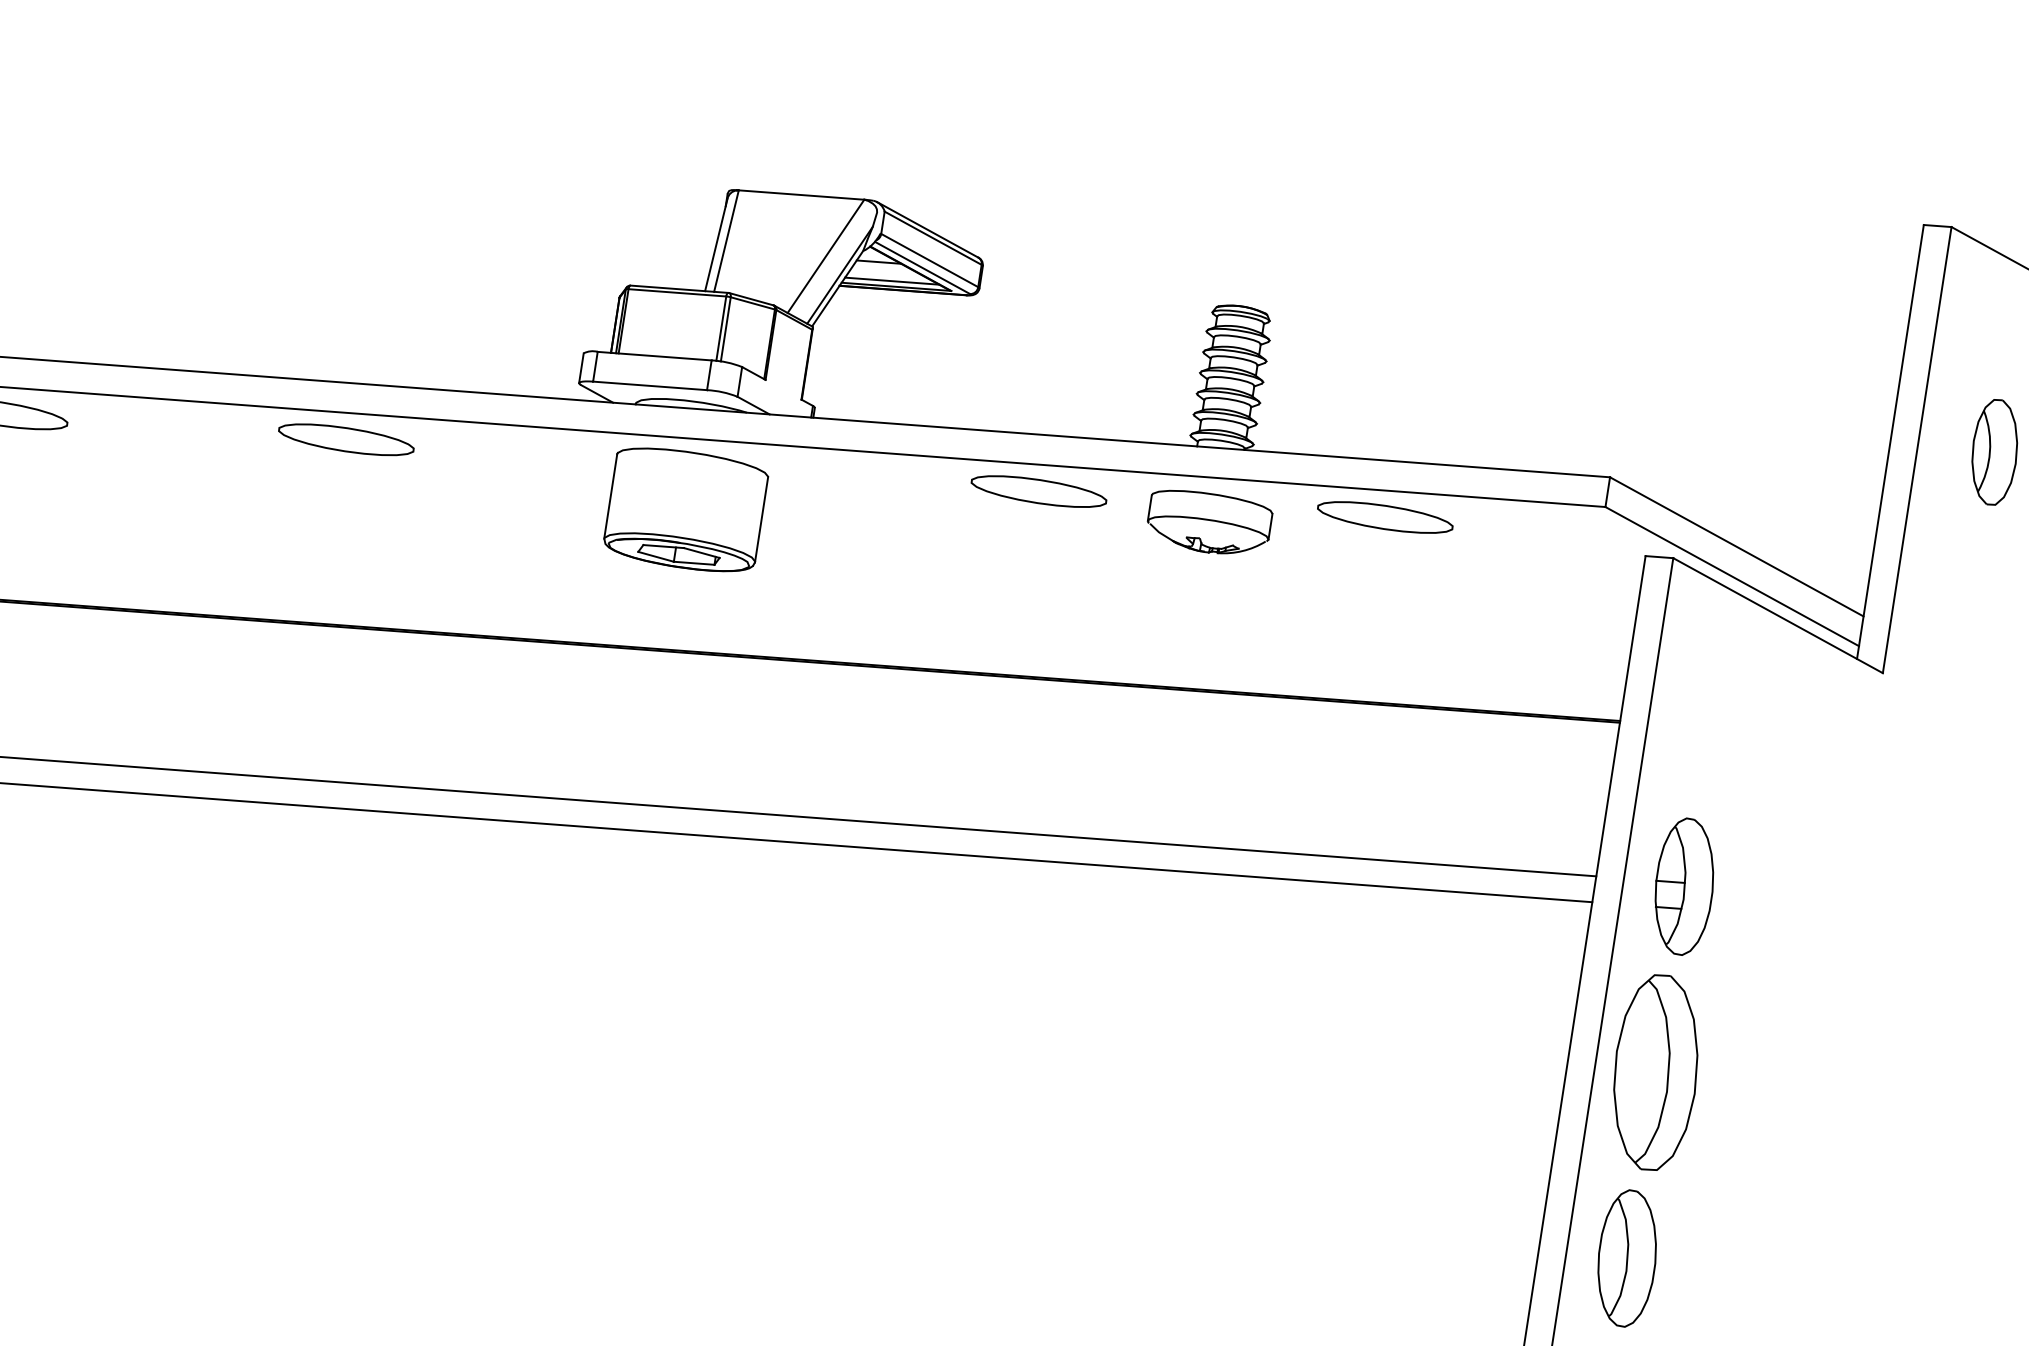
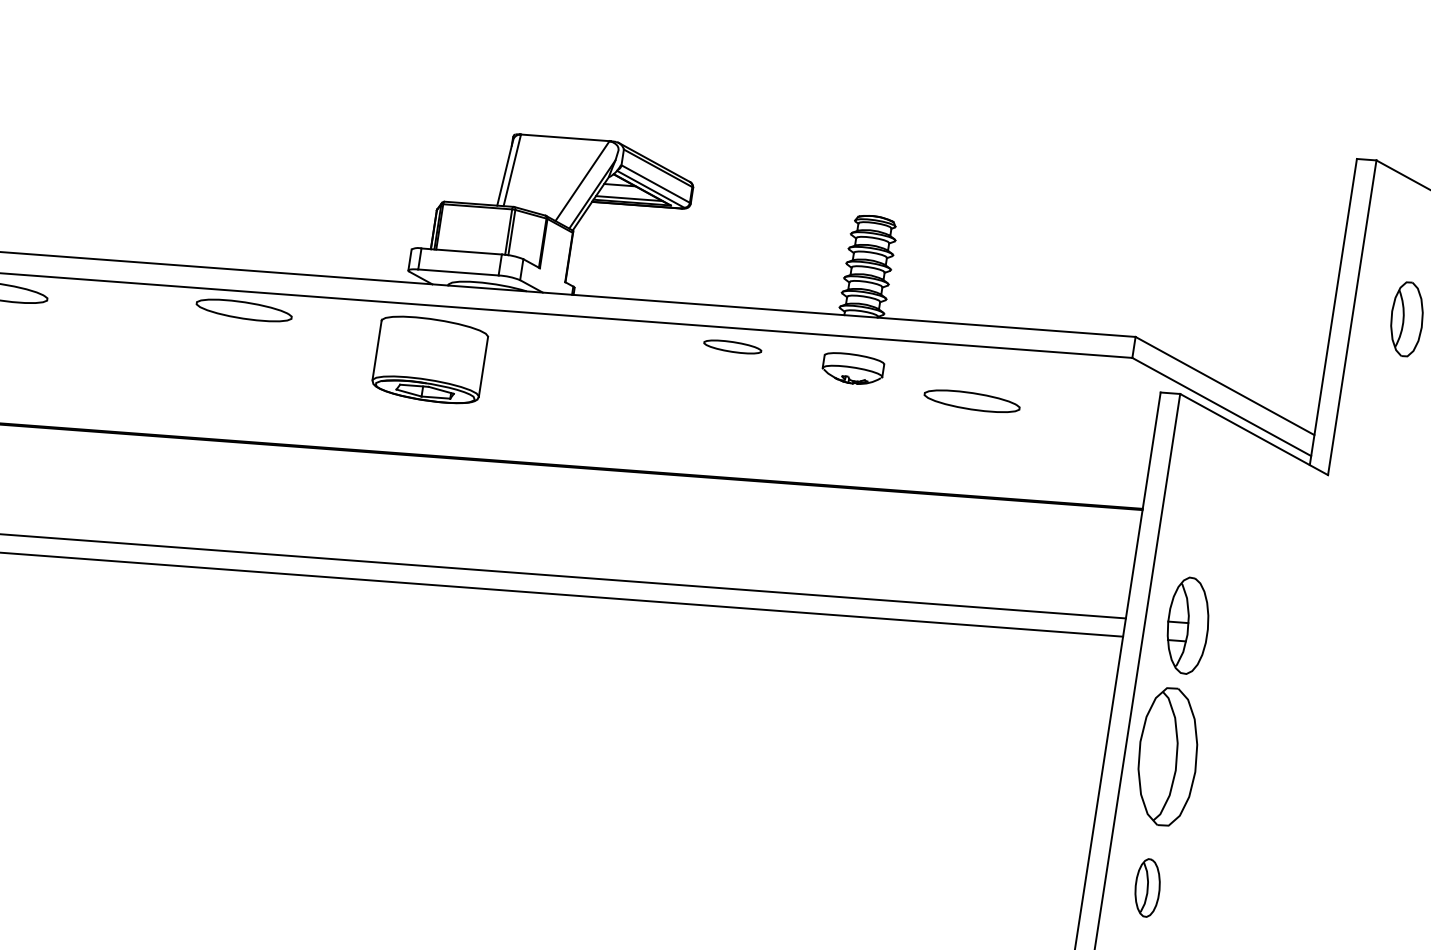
part: (1038, 491) -> (732, 346), size x0.6
part: (686, 509) -> (430, 359), moved
part: (1385, 517) -> (972, 401), moved
part: (1209, 521) -> (853, 368), size x0.7
part: (1626, 1258) -> (1147, 888), size x0.6

